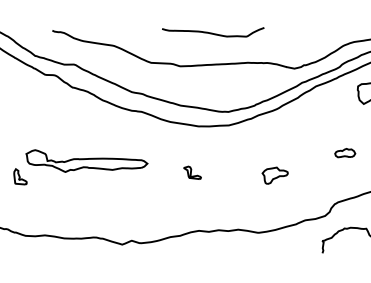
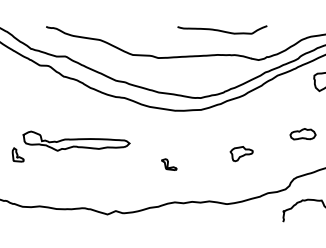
curve: (212, 32) -> (221, 30), moved
part: (345, 152) -> (303, 133), size x1.43
part: (192, 172) -> (169, 164), moved

